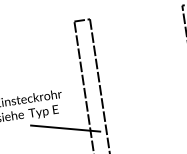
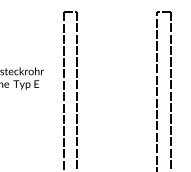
line: (65, 128) -> (42, 101), removed

